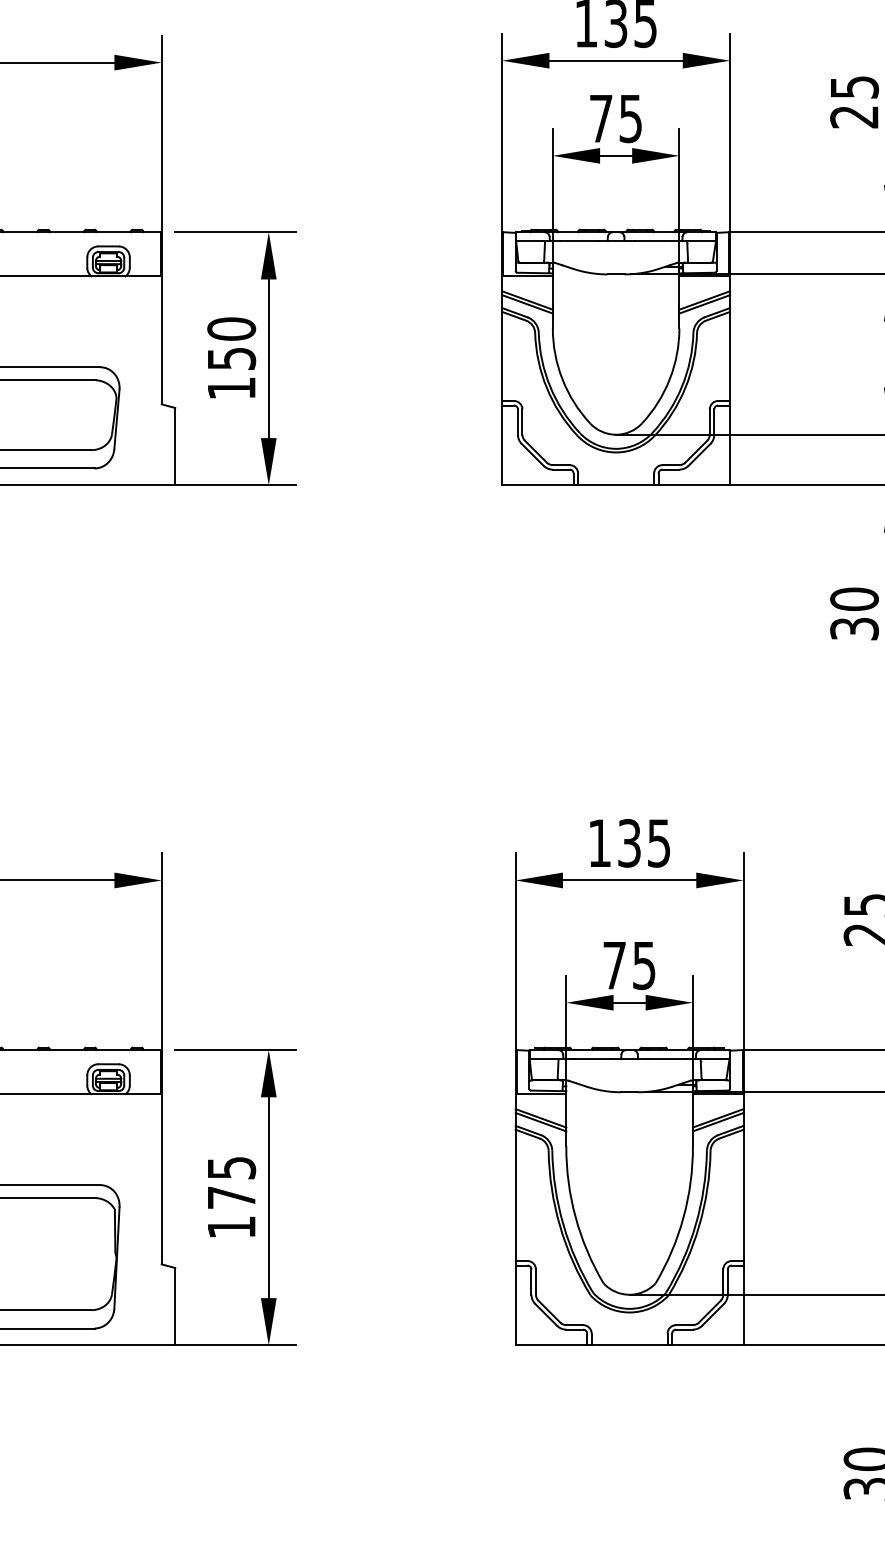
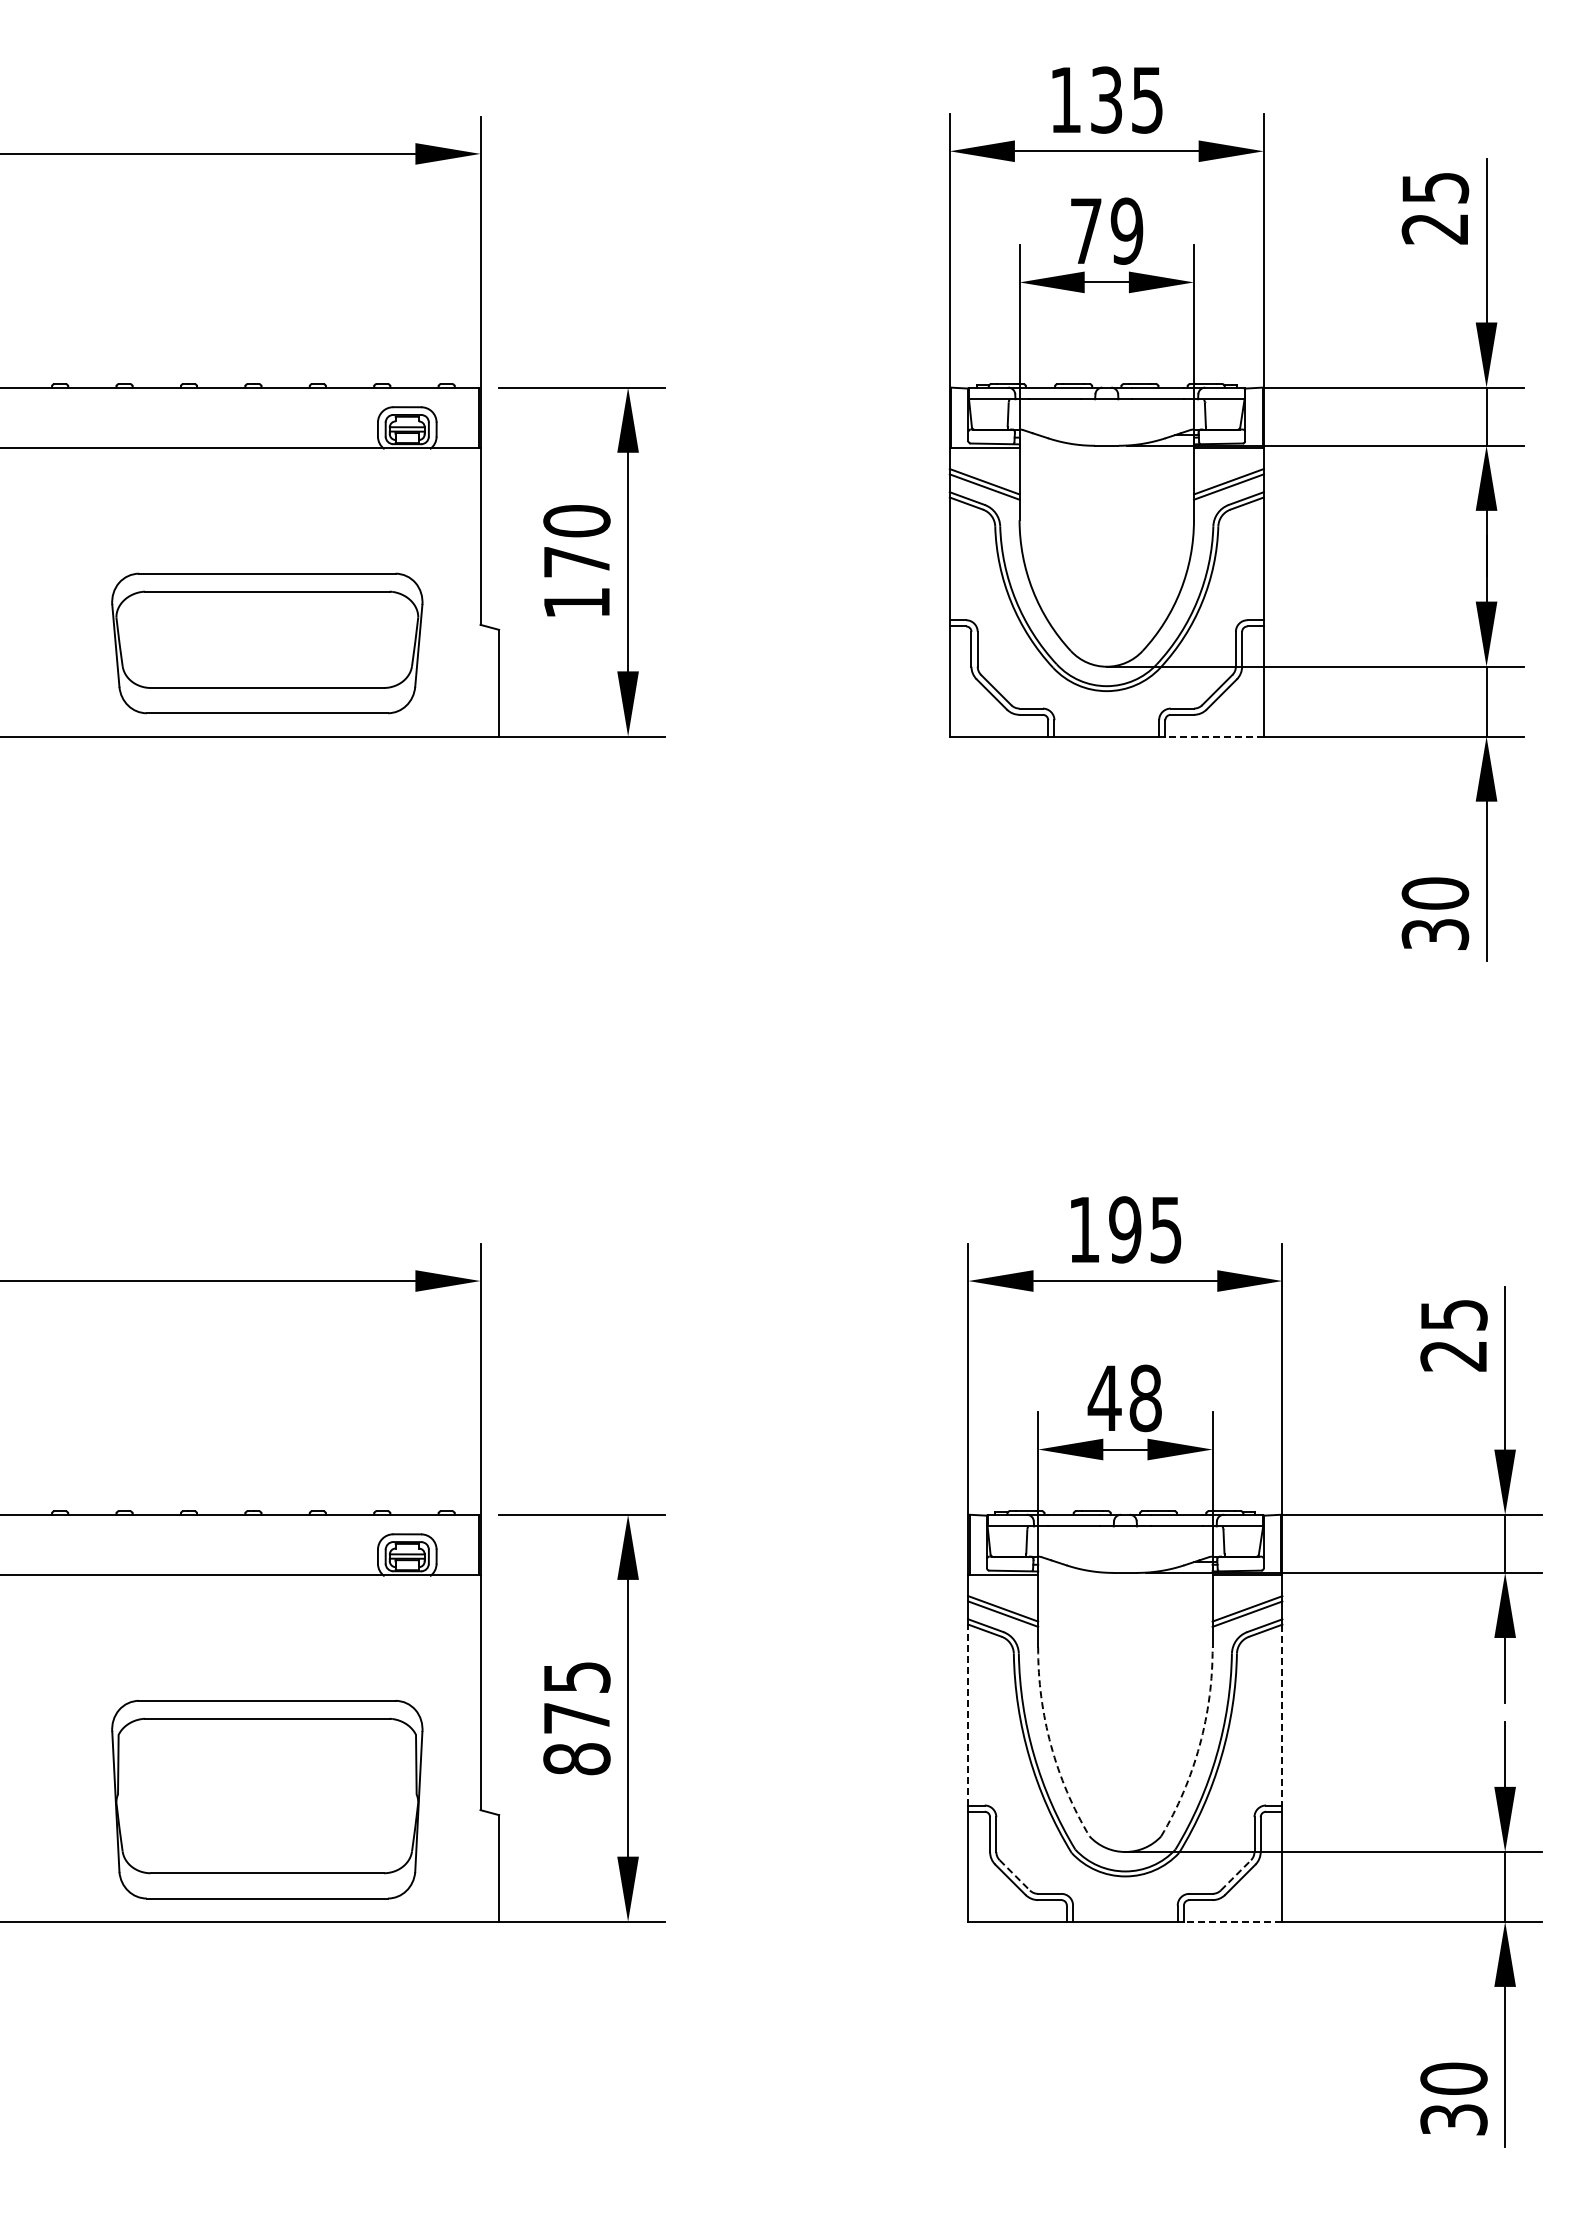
text: (630, 118) -> (1126, 230), 75 -> 79
text: (232, 359) -> (577, 562), 150 -> 170
line: (694, 485) -> (1214, 736), solid -> dashed
text: (629, 843) -> (1125, 1229), 135 -> 195
text: (628, 965) -> (1124, 1398), 75 -> 48
line: (515, 1194) -> (968, 1714), solid -> dashed
line: (743, 1195) -> (1282, 1715), solid -> dashed
arc: (576, 1217) -> (1051, 1745), solid -> dashed
arc: (683, 1217) -> (1199, 1745), solid -> dashed
text: (231, 1227) -> (576, 1759), 175 -> 875
line: (549, 1311) -> (1015, 1875), solid -> dashed
line: (710, 1311) -> (1236, 1875), solid -> dashed
line: (707, 1345) -> (1232, 1921), solid -> dashed

